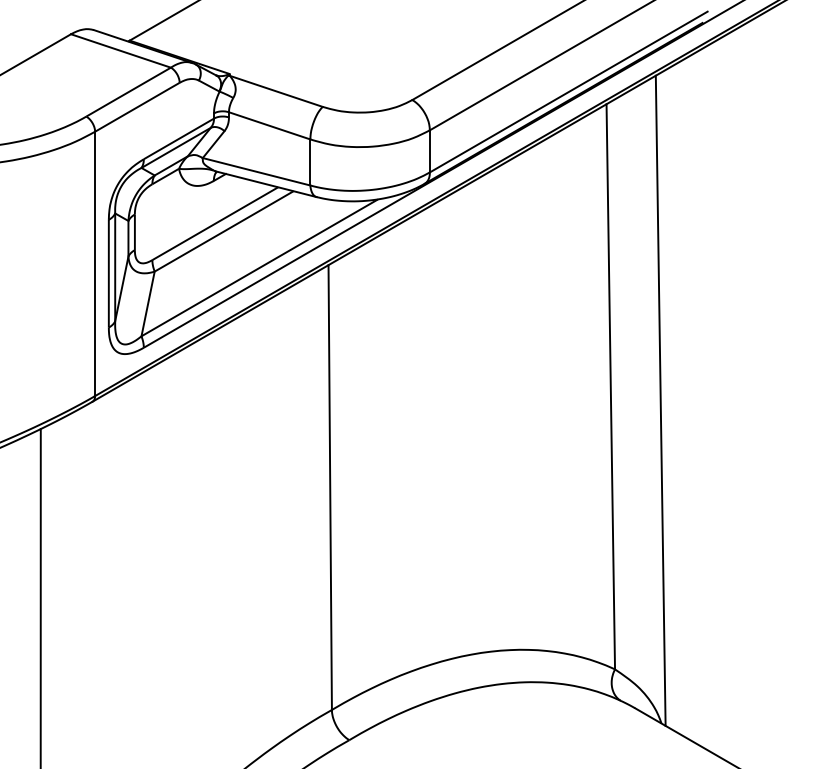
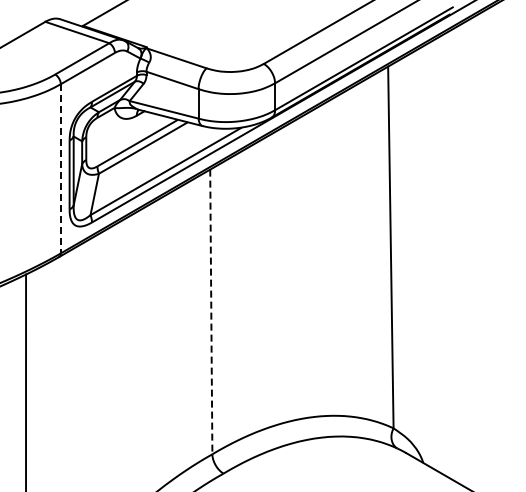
line: (94, 263) -> (60, 168), solid -> dashed
line: (660, 400) -> (422, 256), removed
line: (330, 488) -> (211, 312), solid -> dashed

